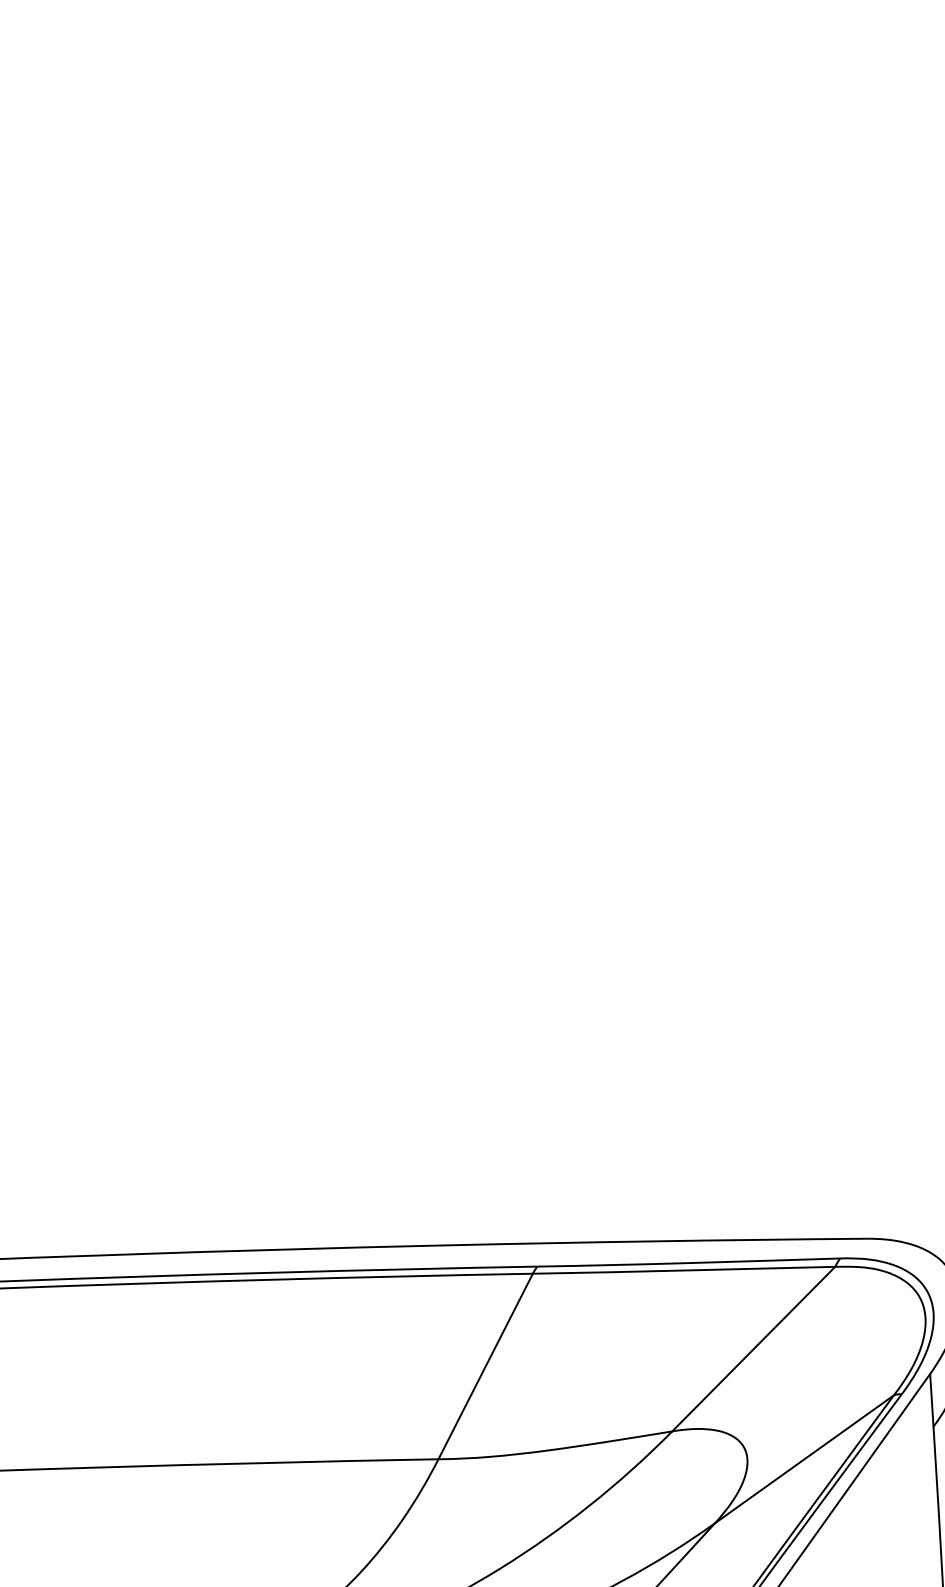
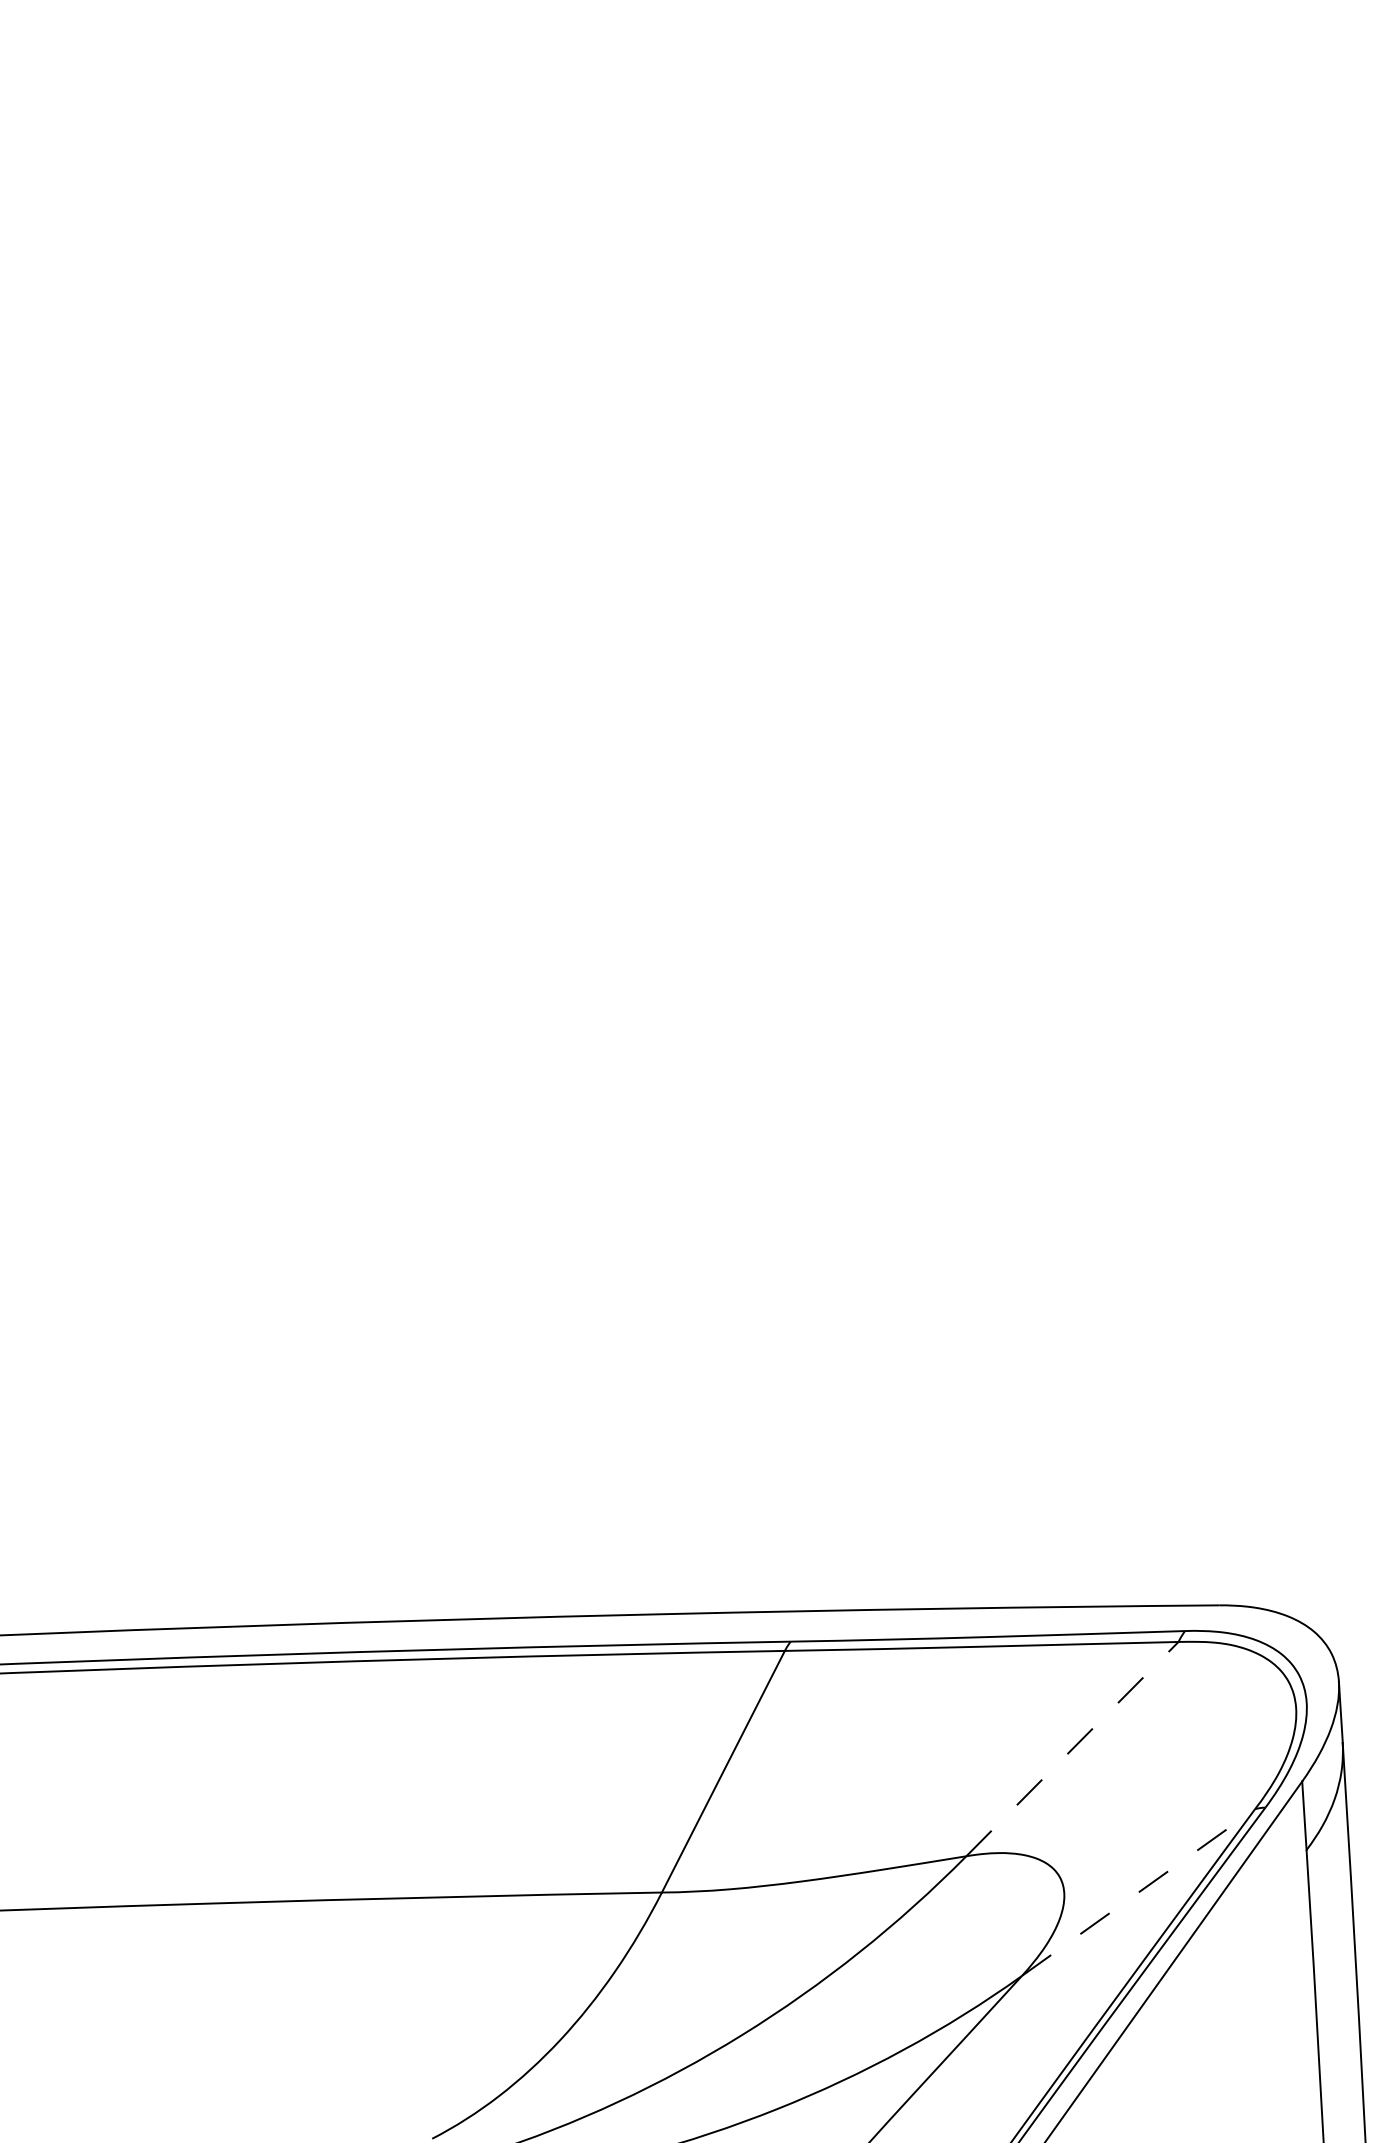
line: (753, 1349) -> (1072, 1749), solid -> dashed
line: (804, 1459) -> (1138, 1892), solid -> dashed

